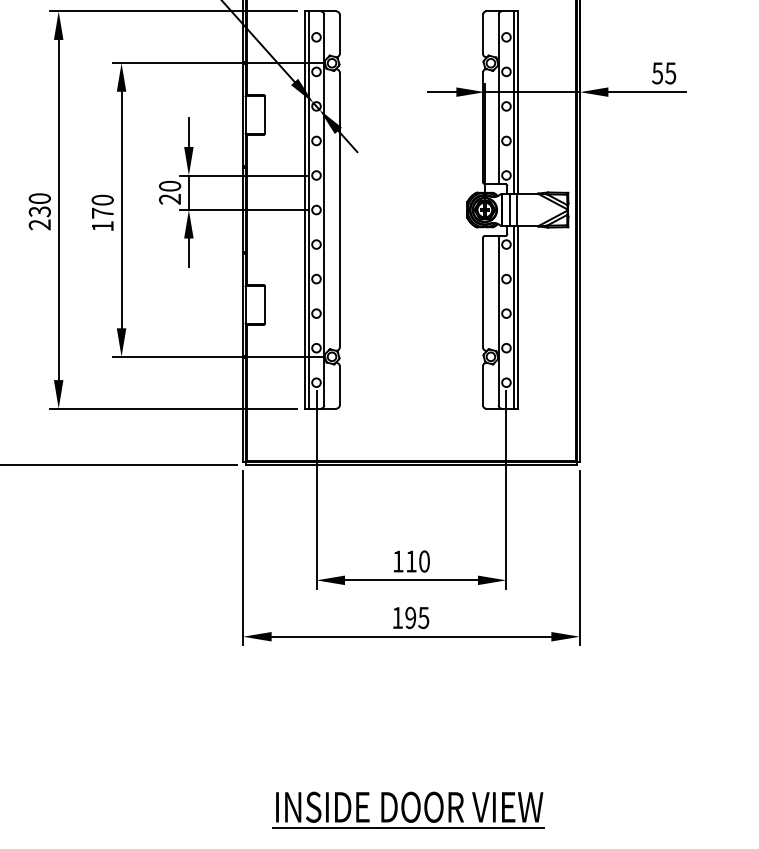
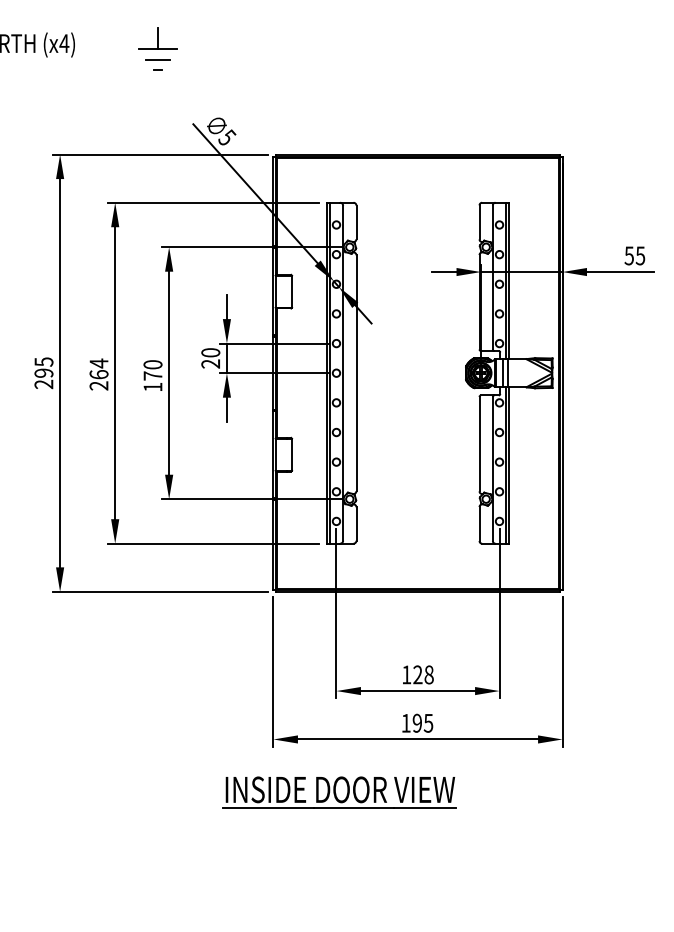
text: (39, 204) -> (98, 368), 230 -> 264
text: (417, 561) -> (423, 674), 110 -> 128
part: (408, 810) -> (339, 792), moved

